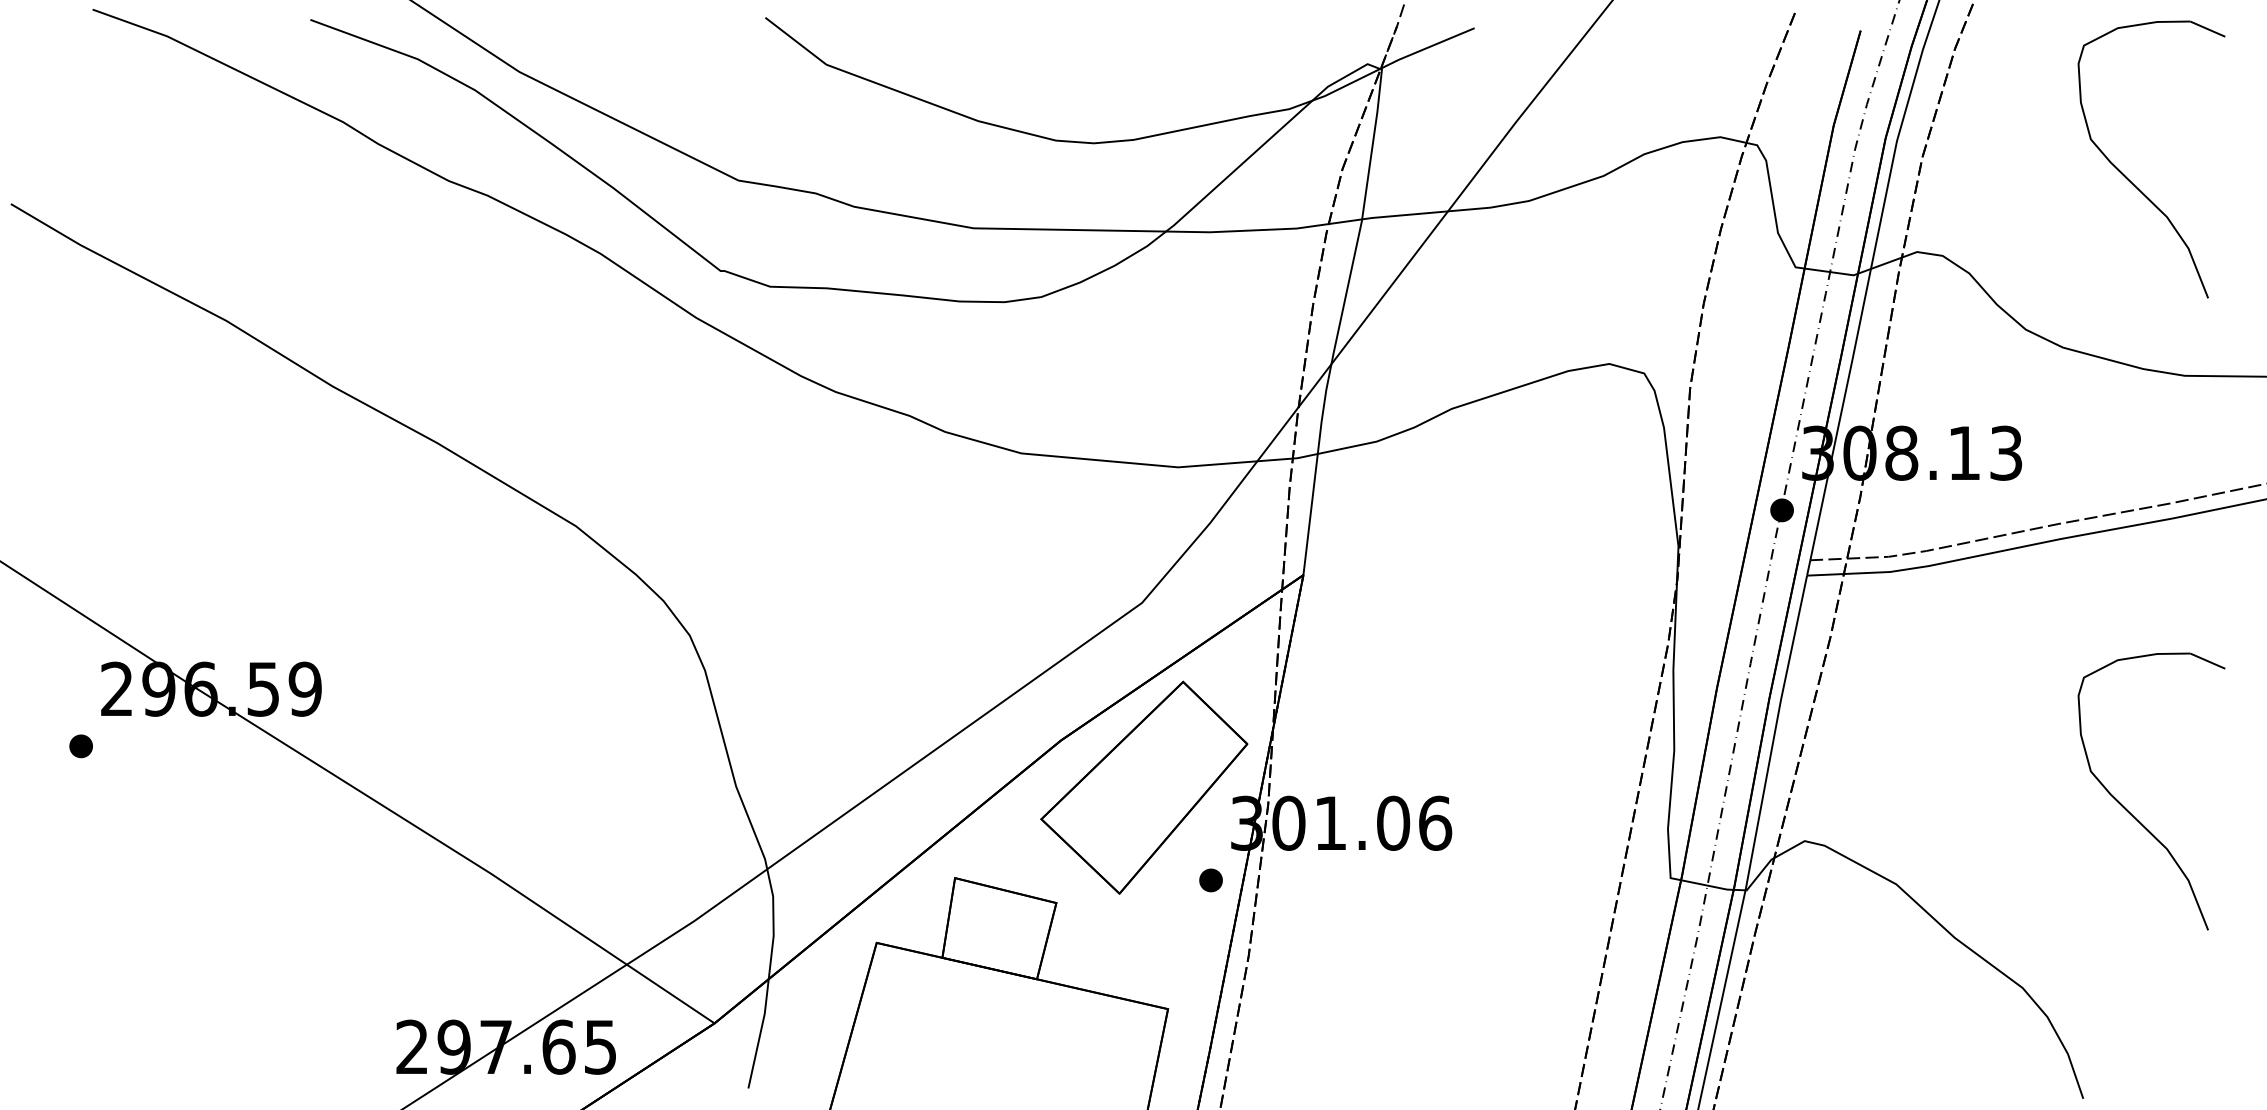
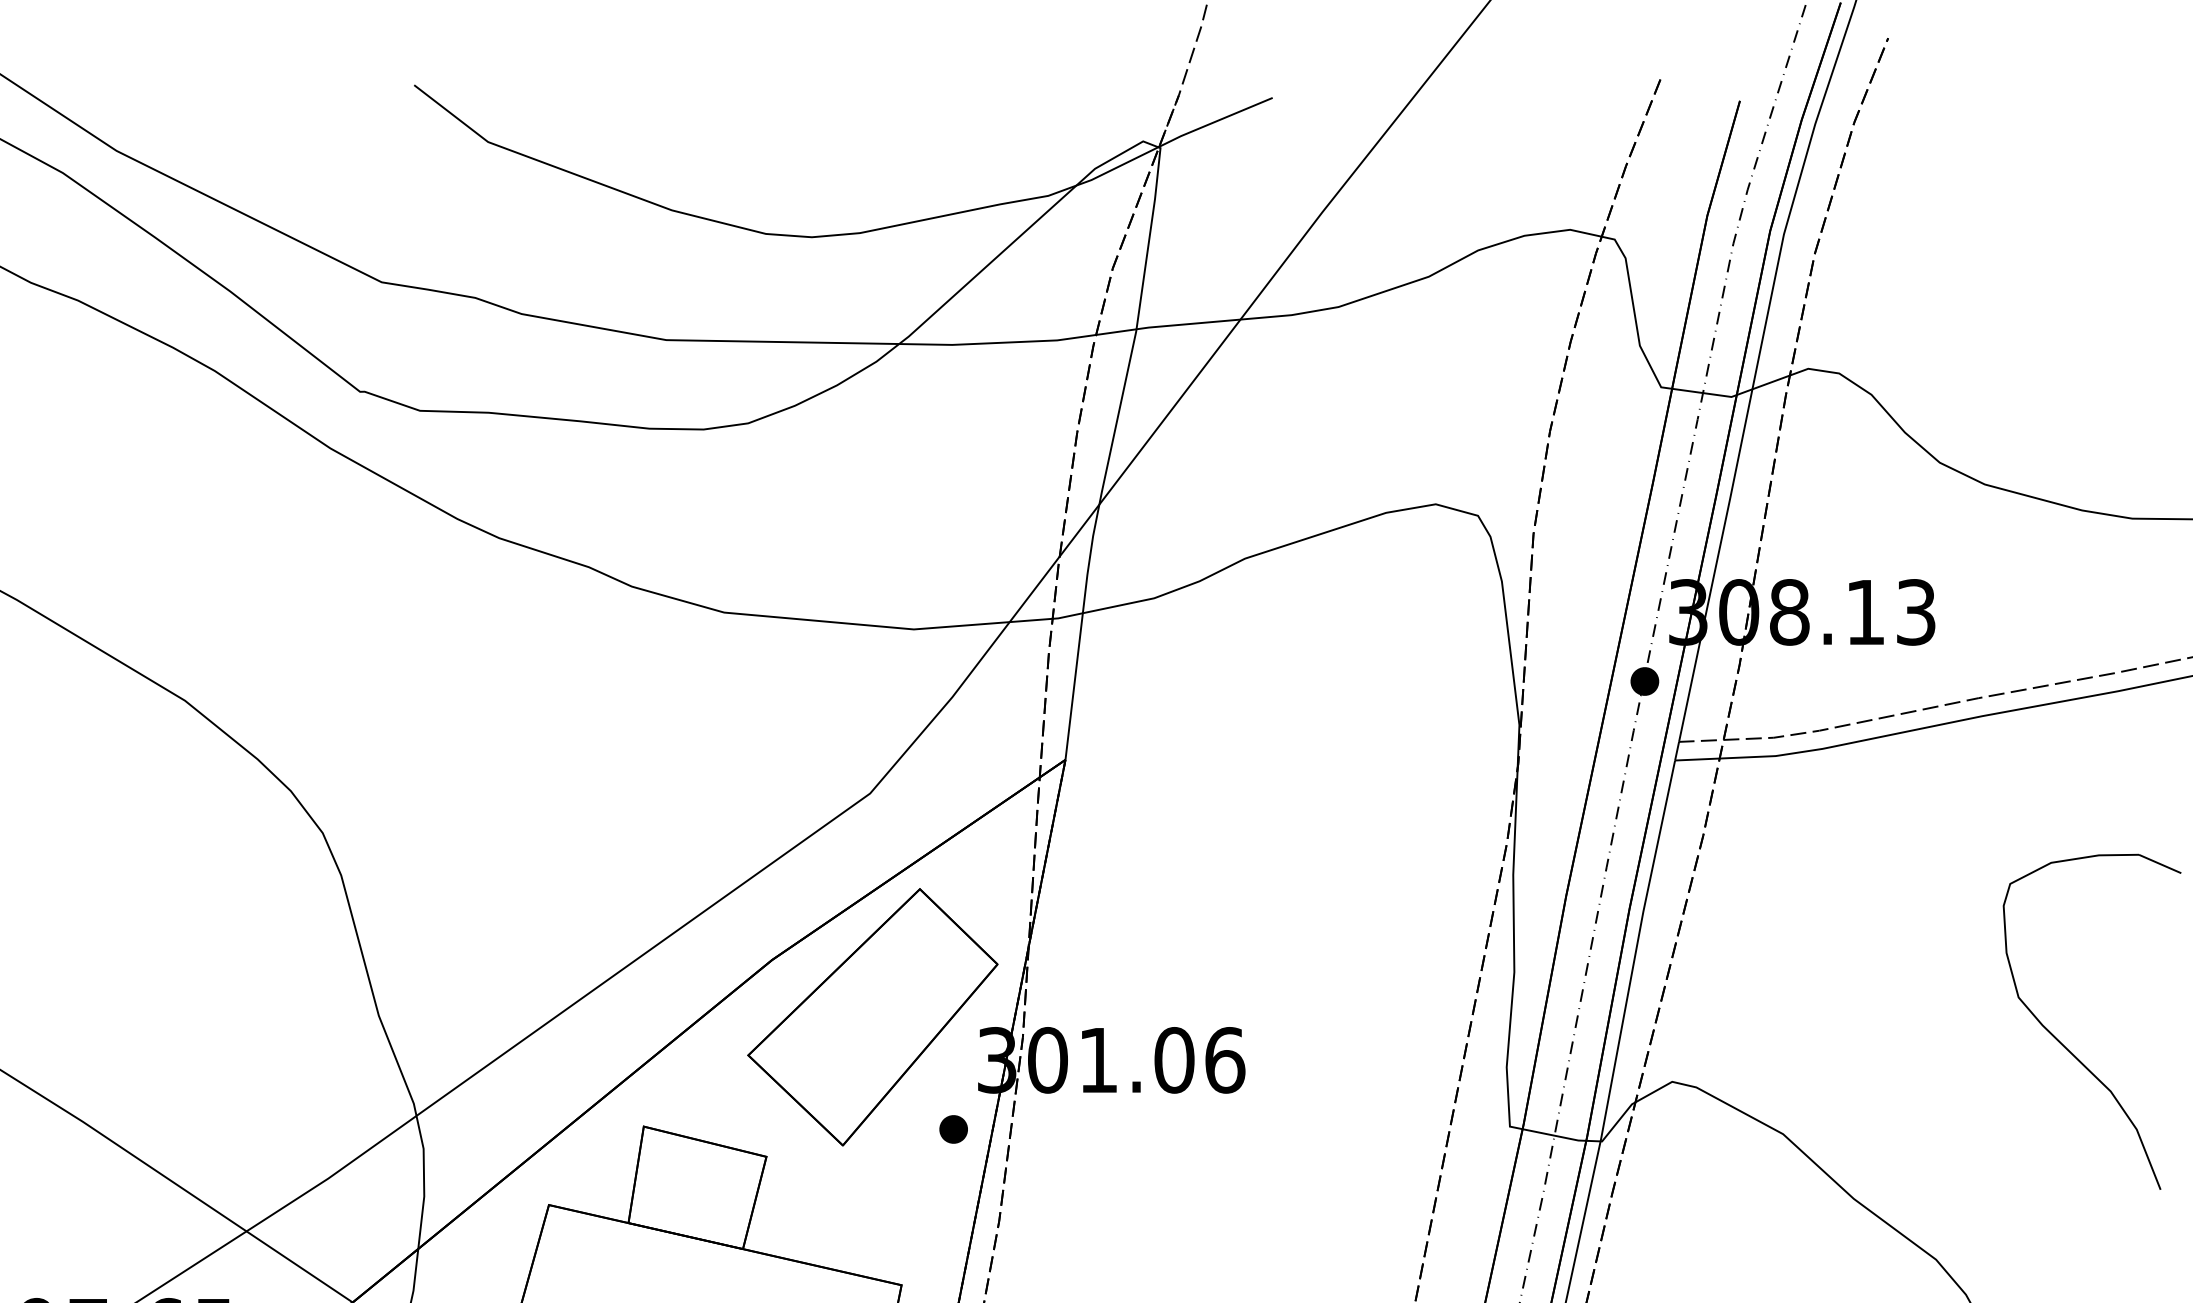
part: (2130, 180) -> (2066, 282), removed

